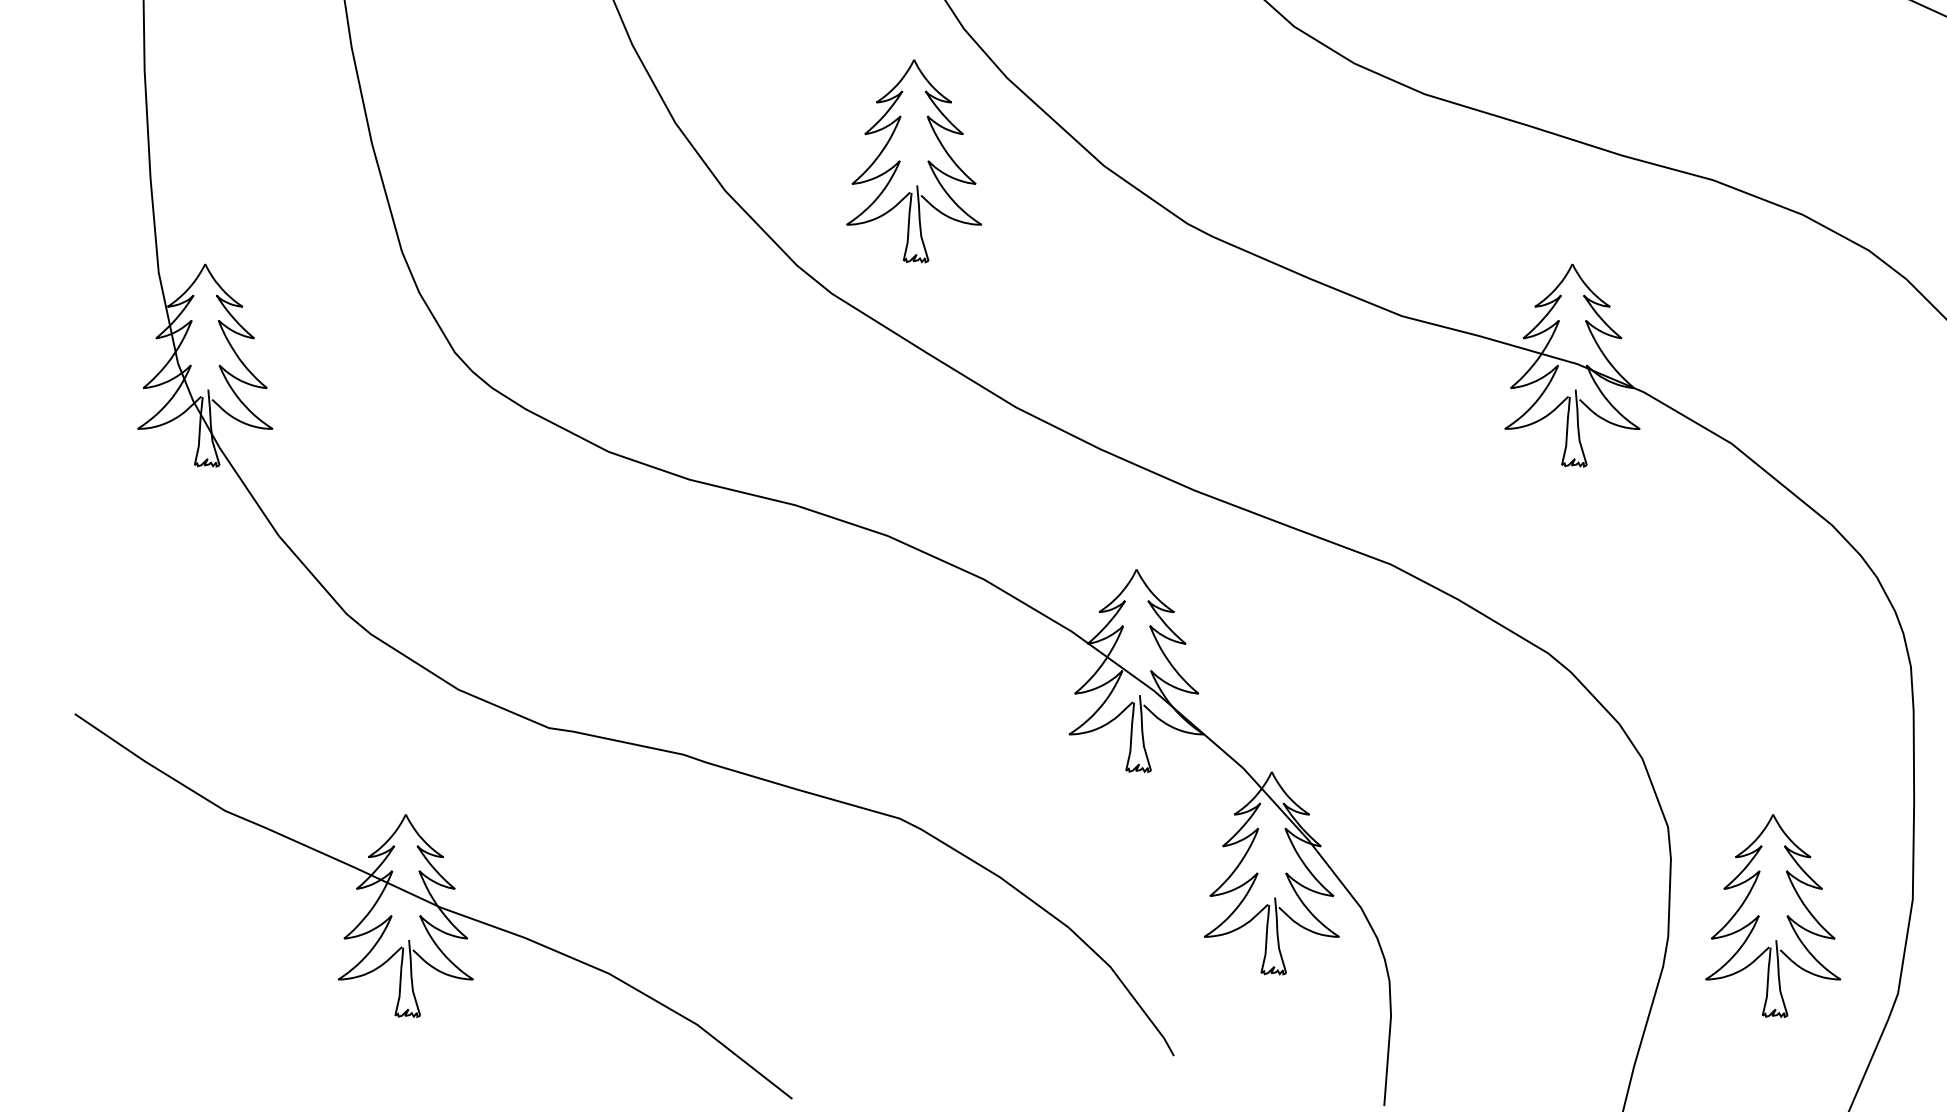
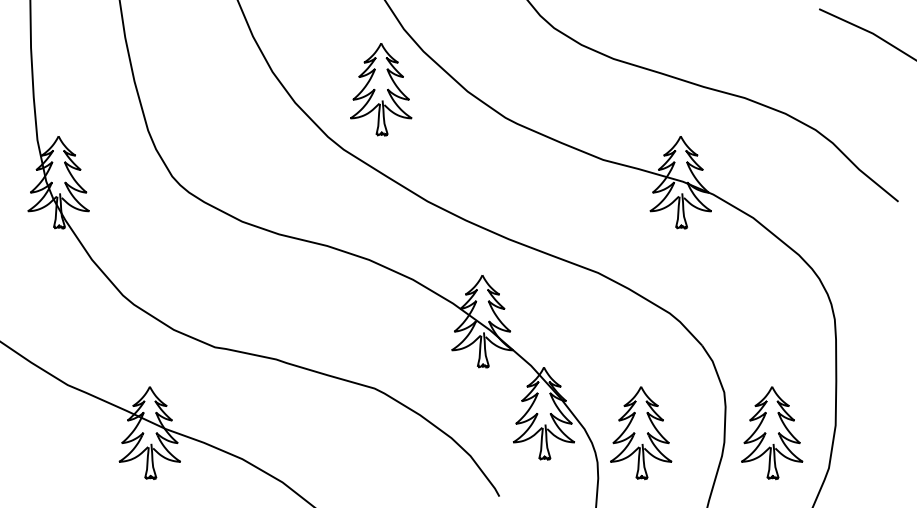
part: (1486, 917) -> (641, 433), added

